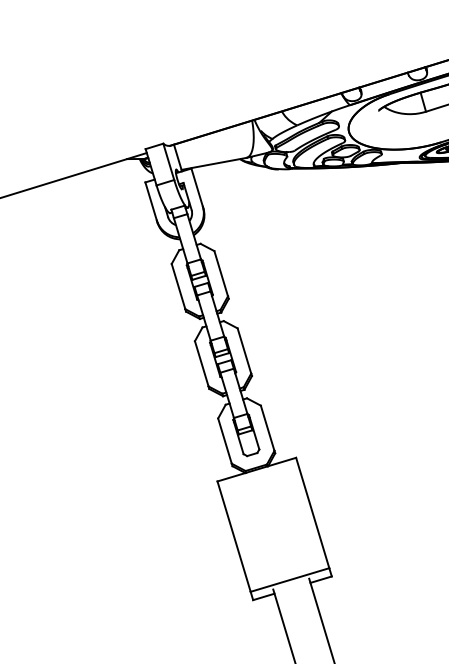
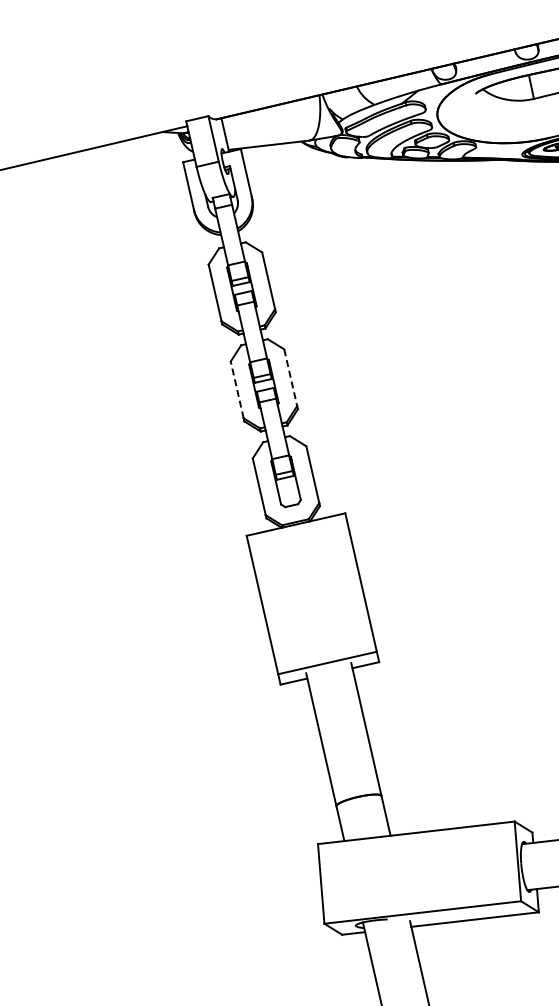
line: (244, 351) -> (290, 378), solid -> dashed
line: (201, 363) -> (237, 389), solid -> dashed

